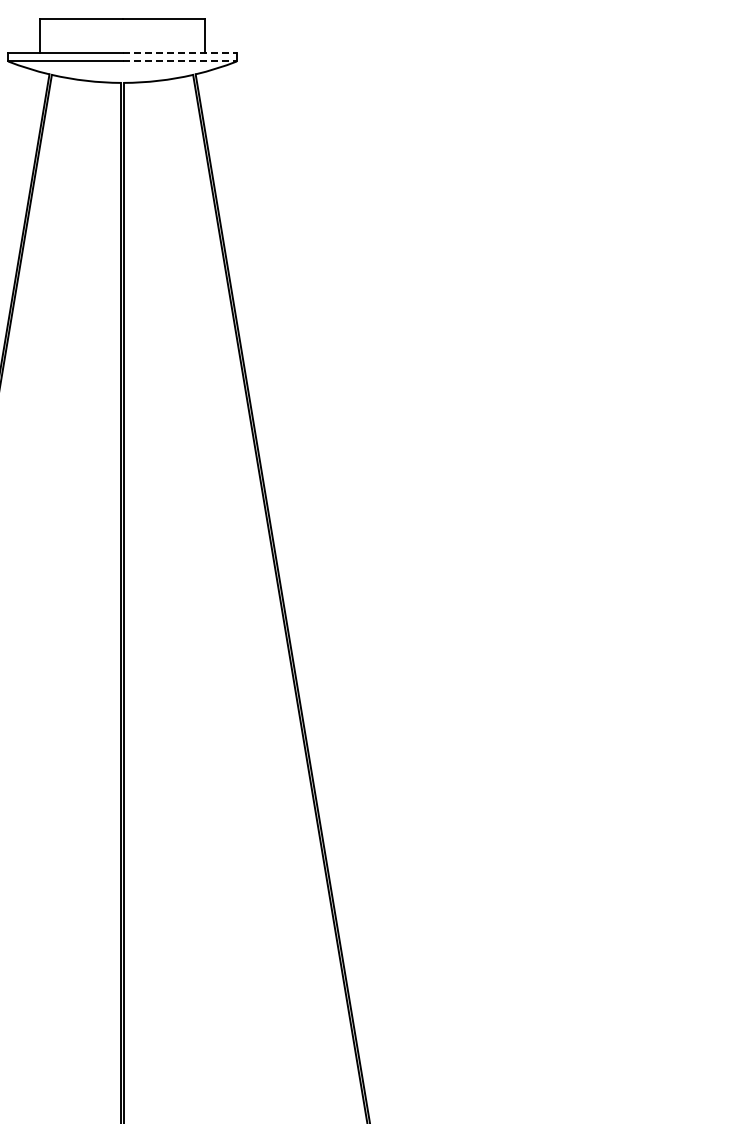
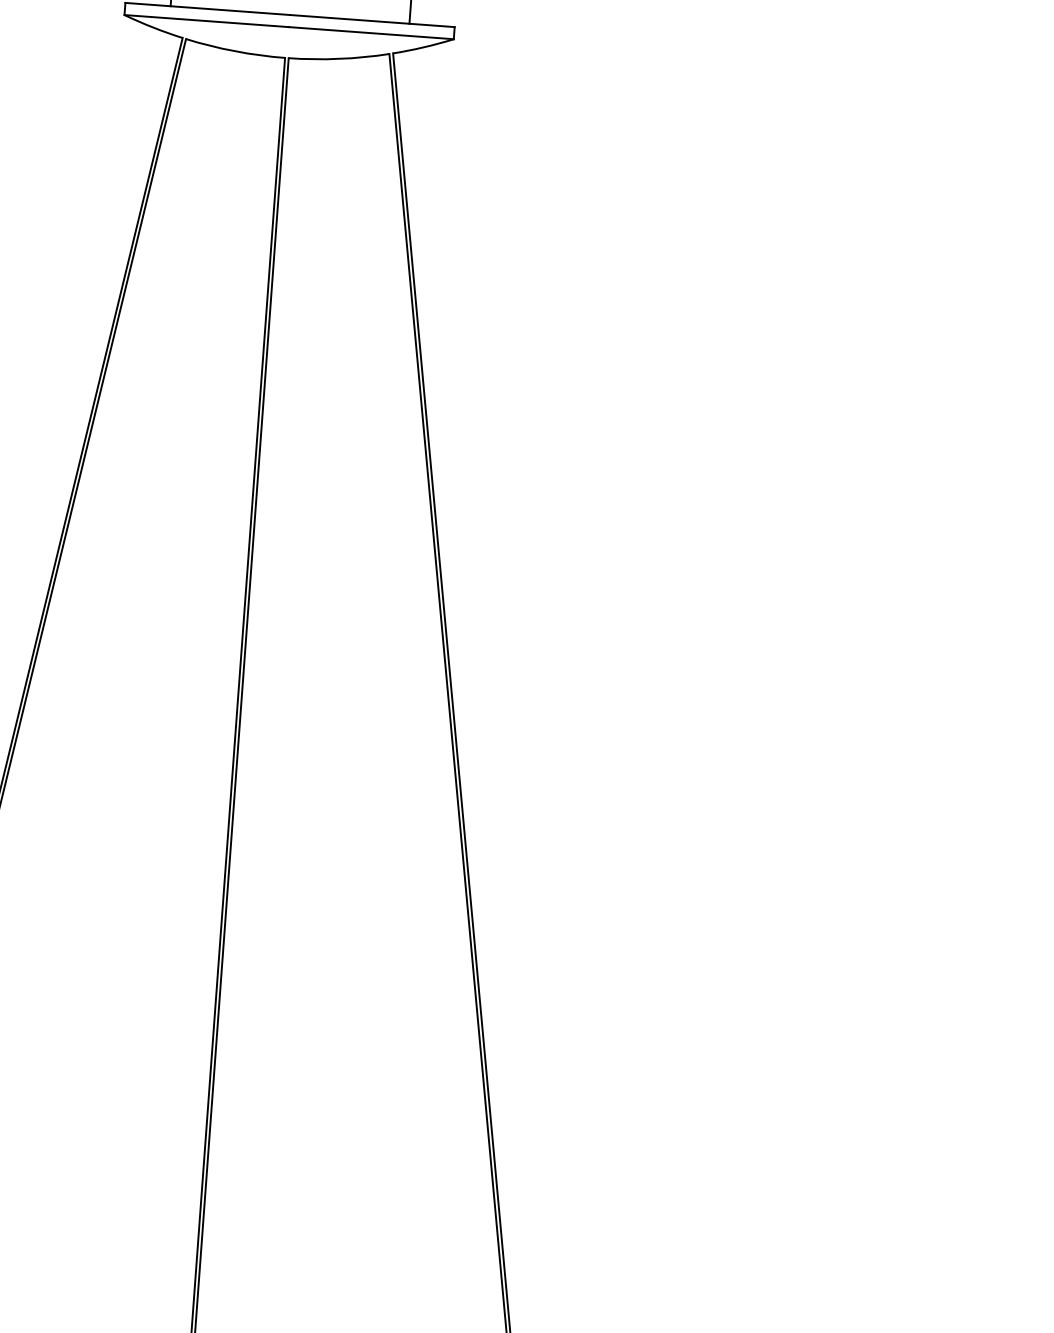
line: (180, 53) -> (373, 21), dashed -> solid
line: (180, 61) -> (372, 33), dashed -> solid

